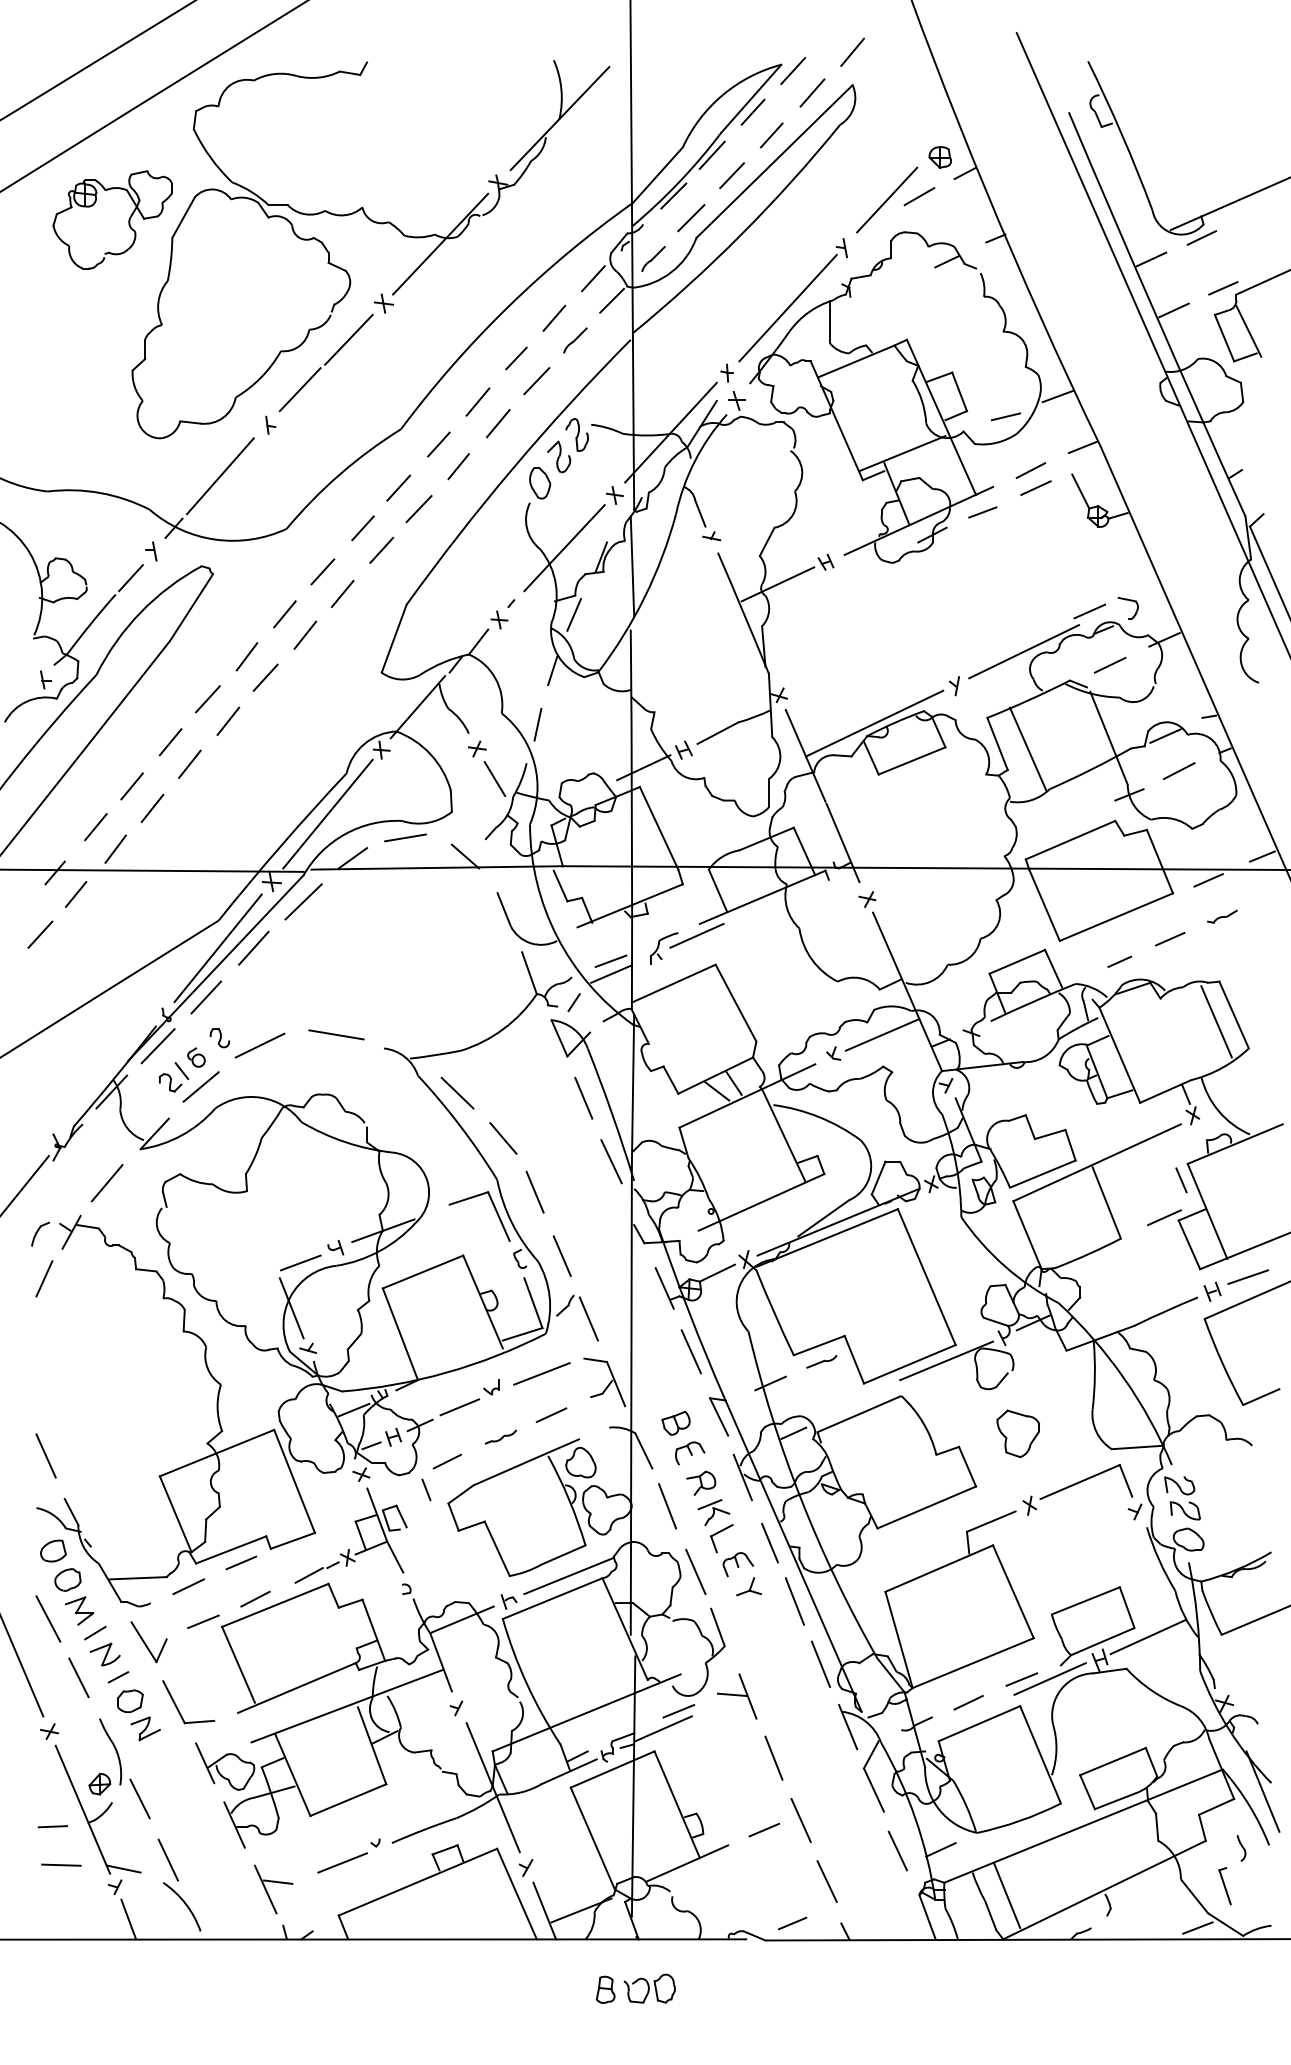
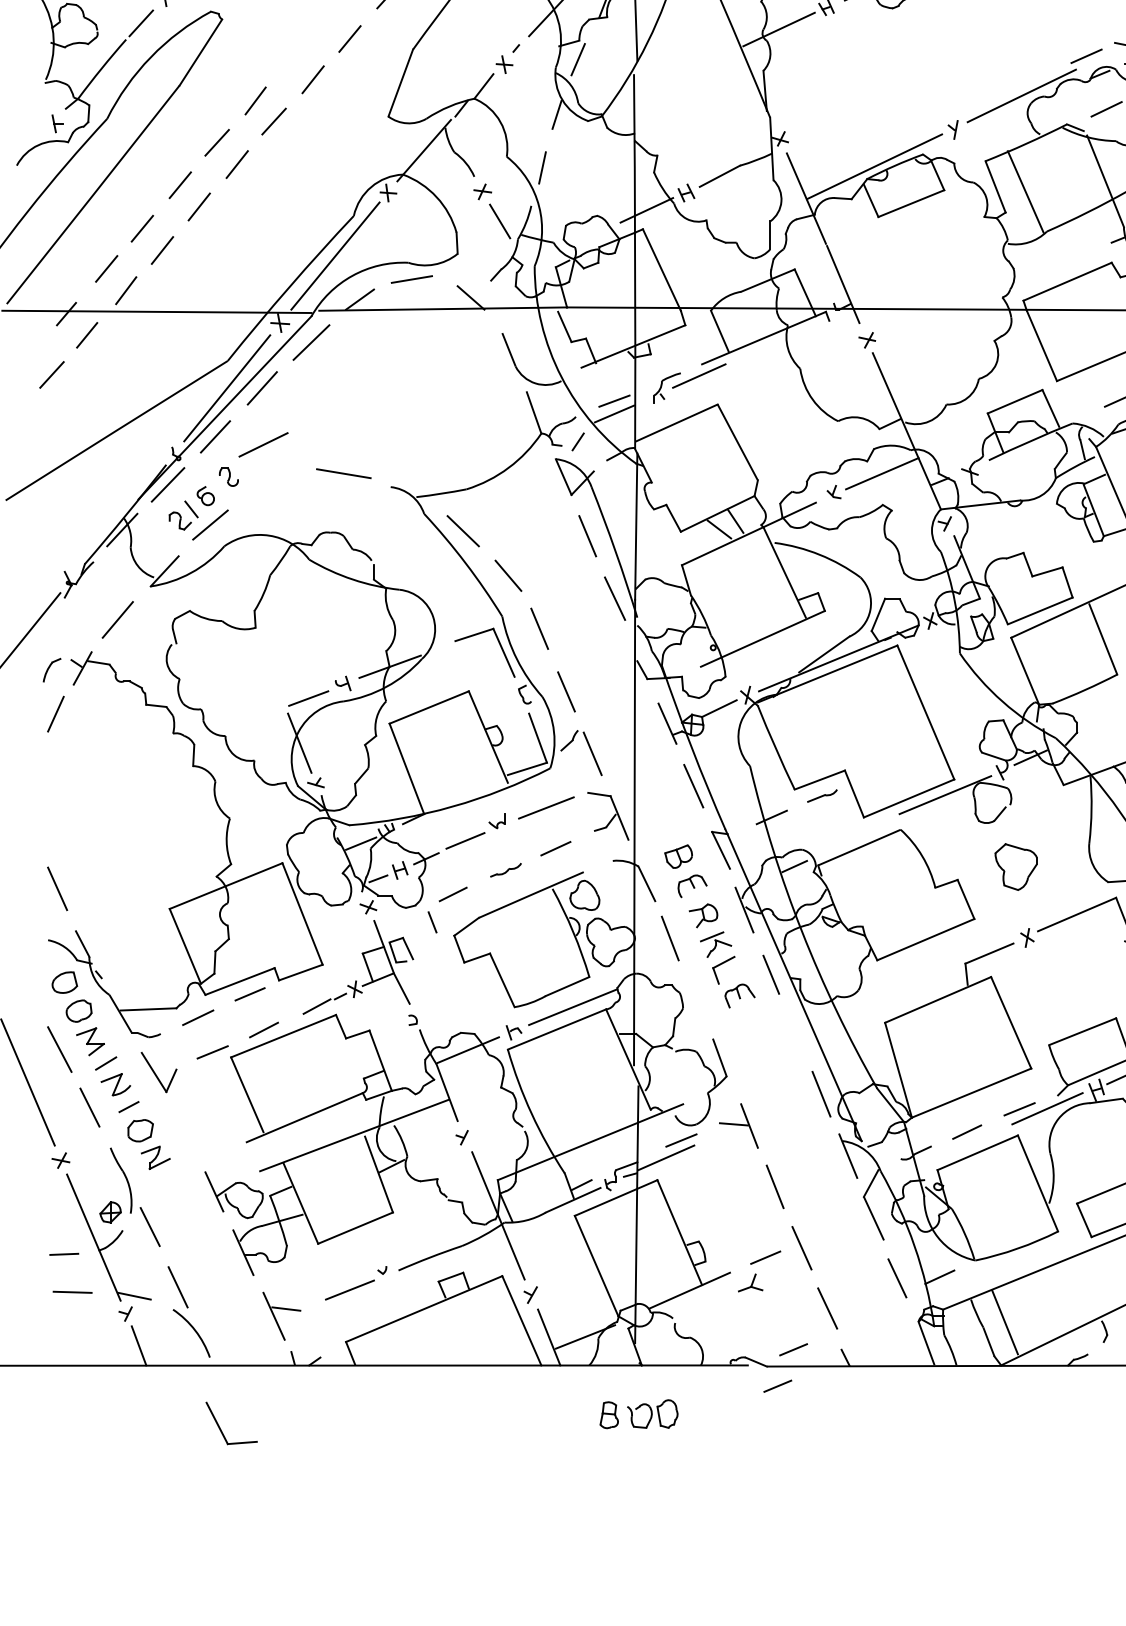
line: (322, 571) -> (330, 16), removed
line: (284, 614) -> (292, 59), removed
line: (259, 1045) -> (263, 444), moved
line: (695, 1571) -> (697, 1002), removed
part: (748, 1586) -> (750, 1282), moved
line: (794, 1601) -> (795, 1032), removed
part: (178, 1708) -> (221, 1429), moved
line: (776, 1960) -> (777, 1386), added

